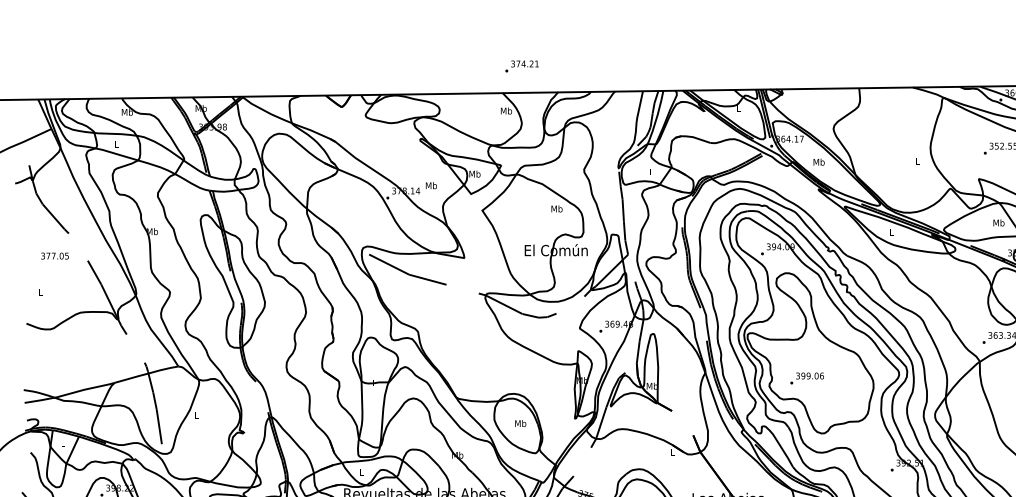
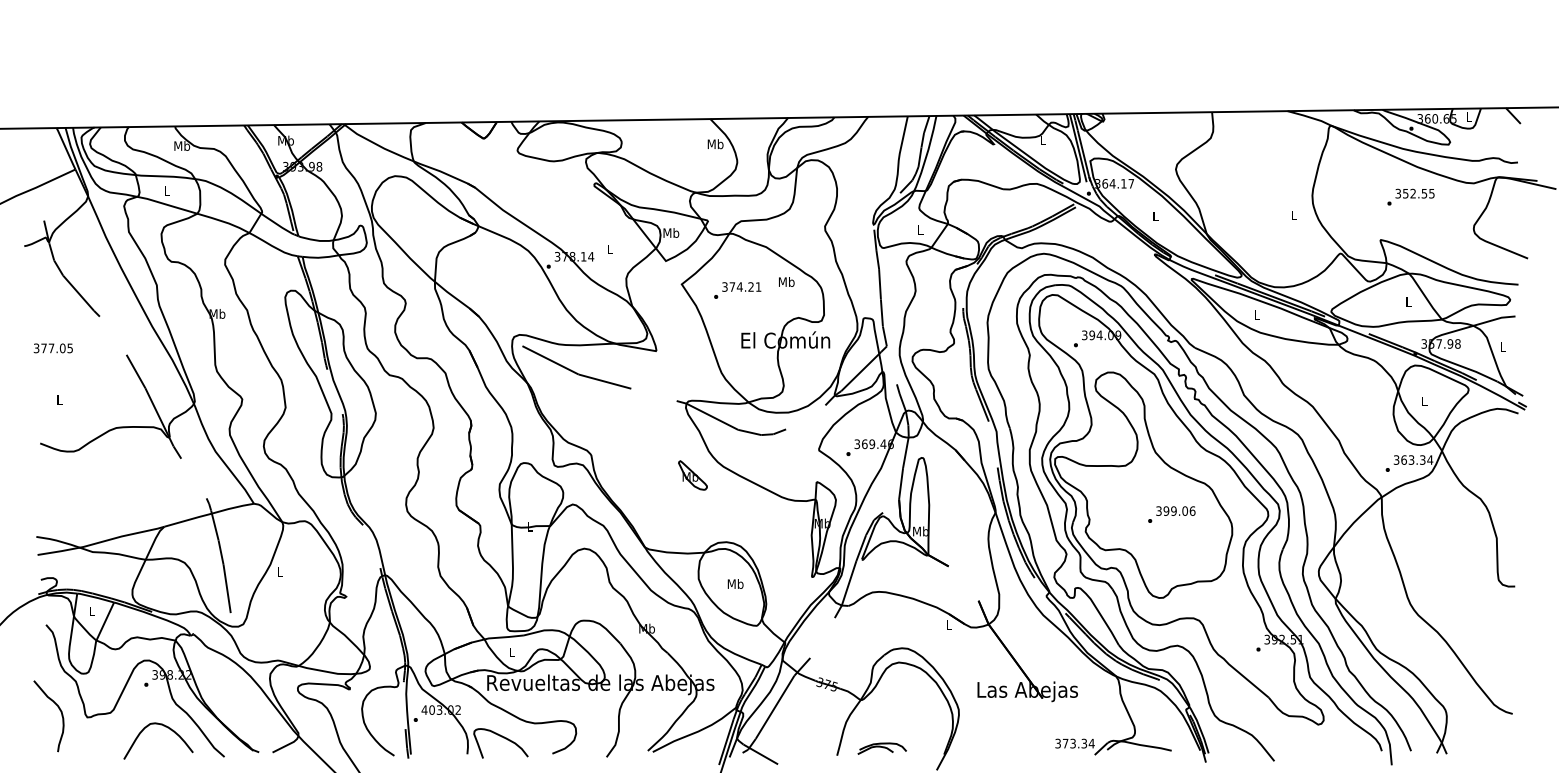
text: (521, 66) -> (737, 290), moved
text: (819, 162) -> (1155, 216), Mb -> L
text: (431, 185) -> (609, 249), Mb -> L
text: (998, 222) -> (1408, 301), Mb -> L
text: (54, 256) -> (52, 348), moved
part: (490, 346) -> (692, 475), added
text: (806, 378) -> (1171, 514), moved

